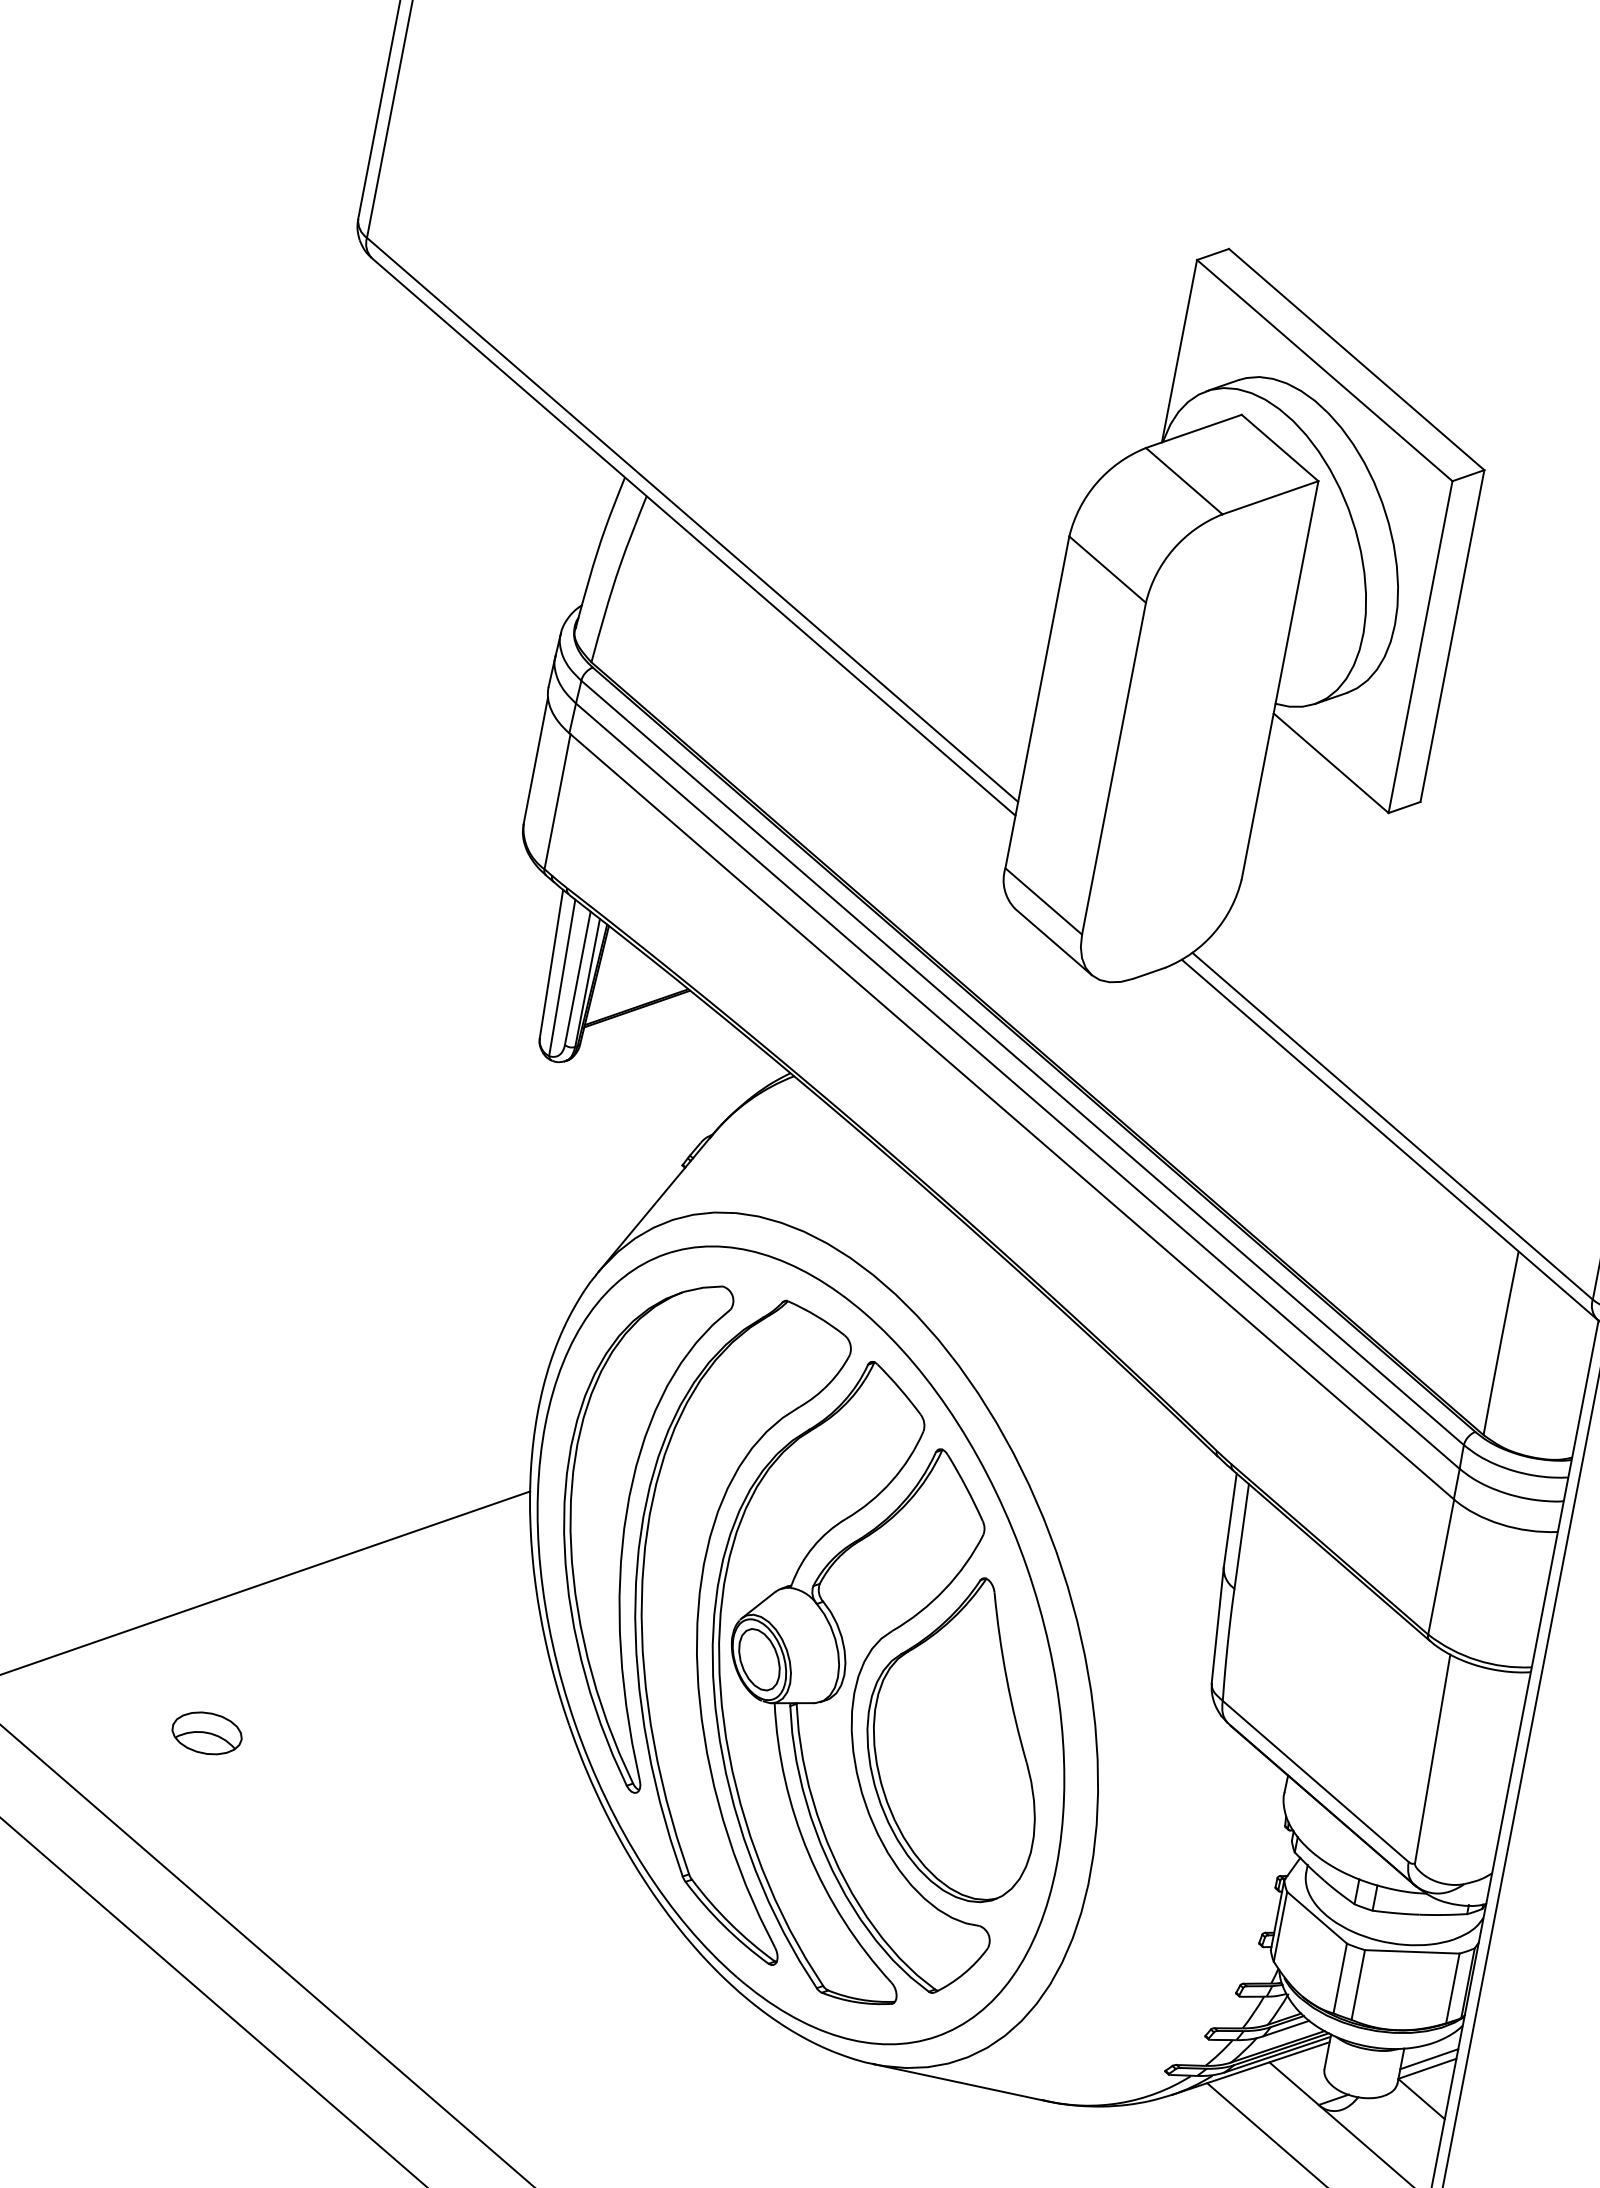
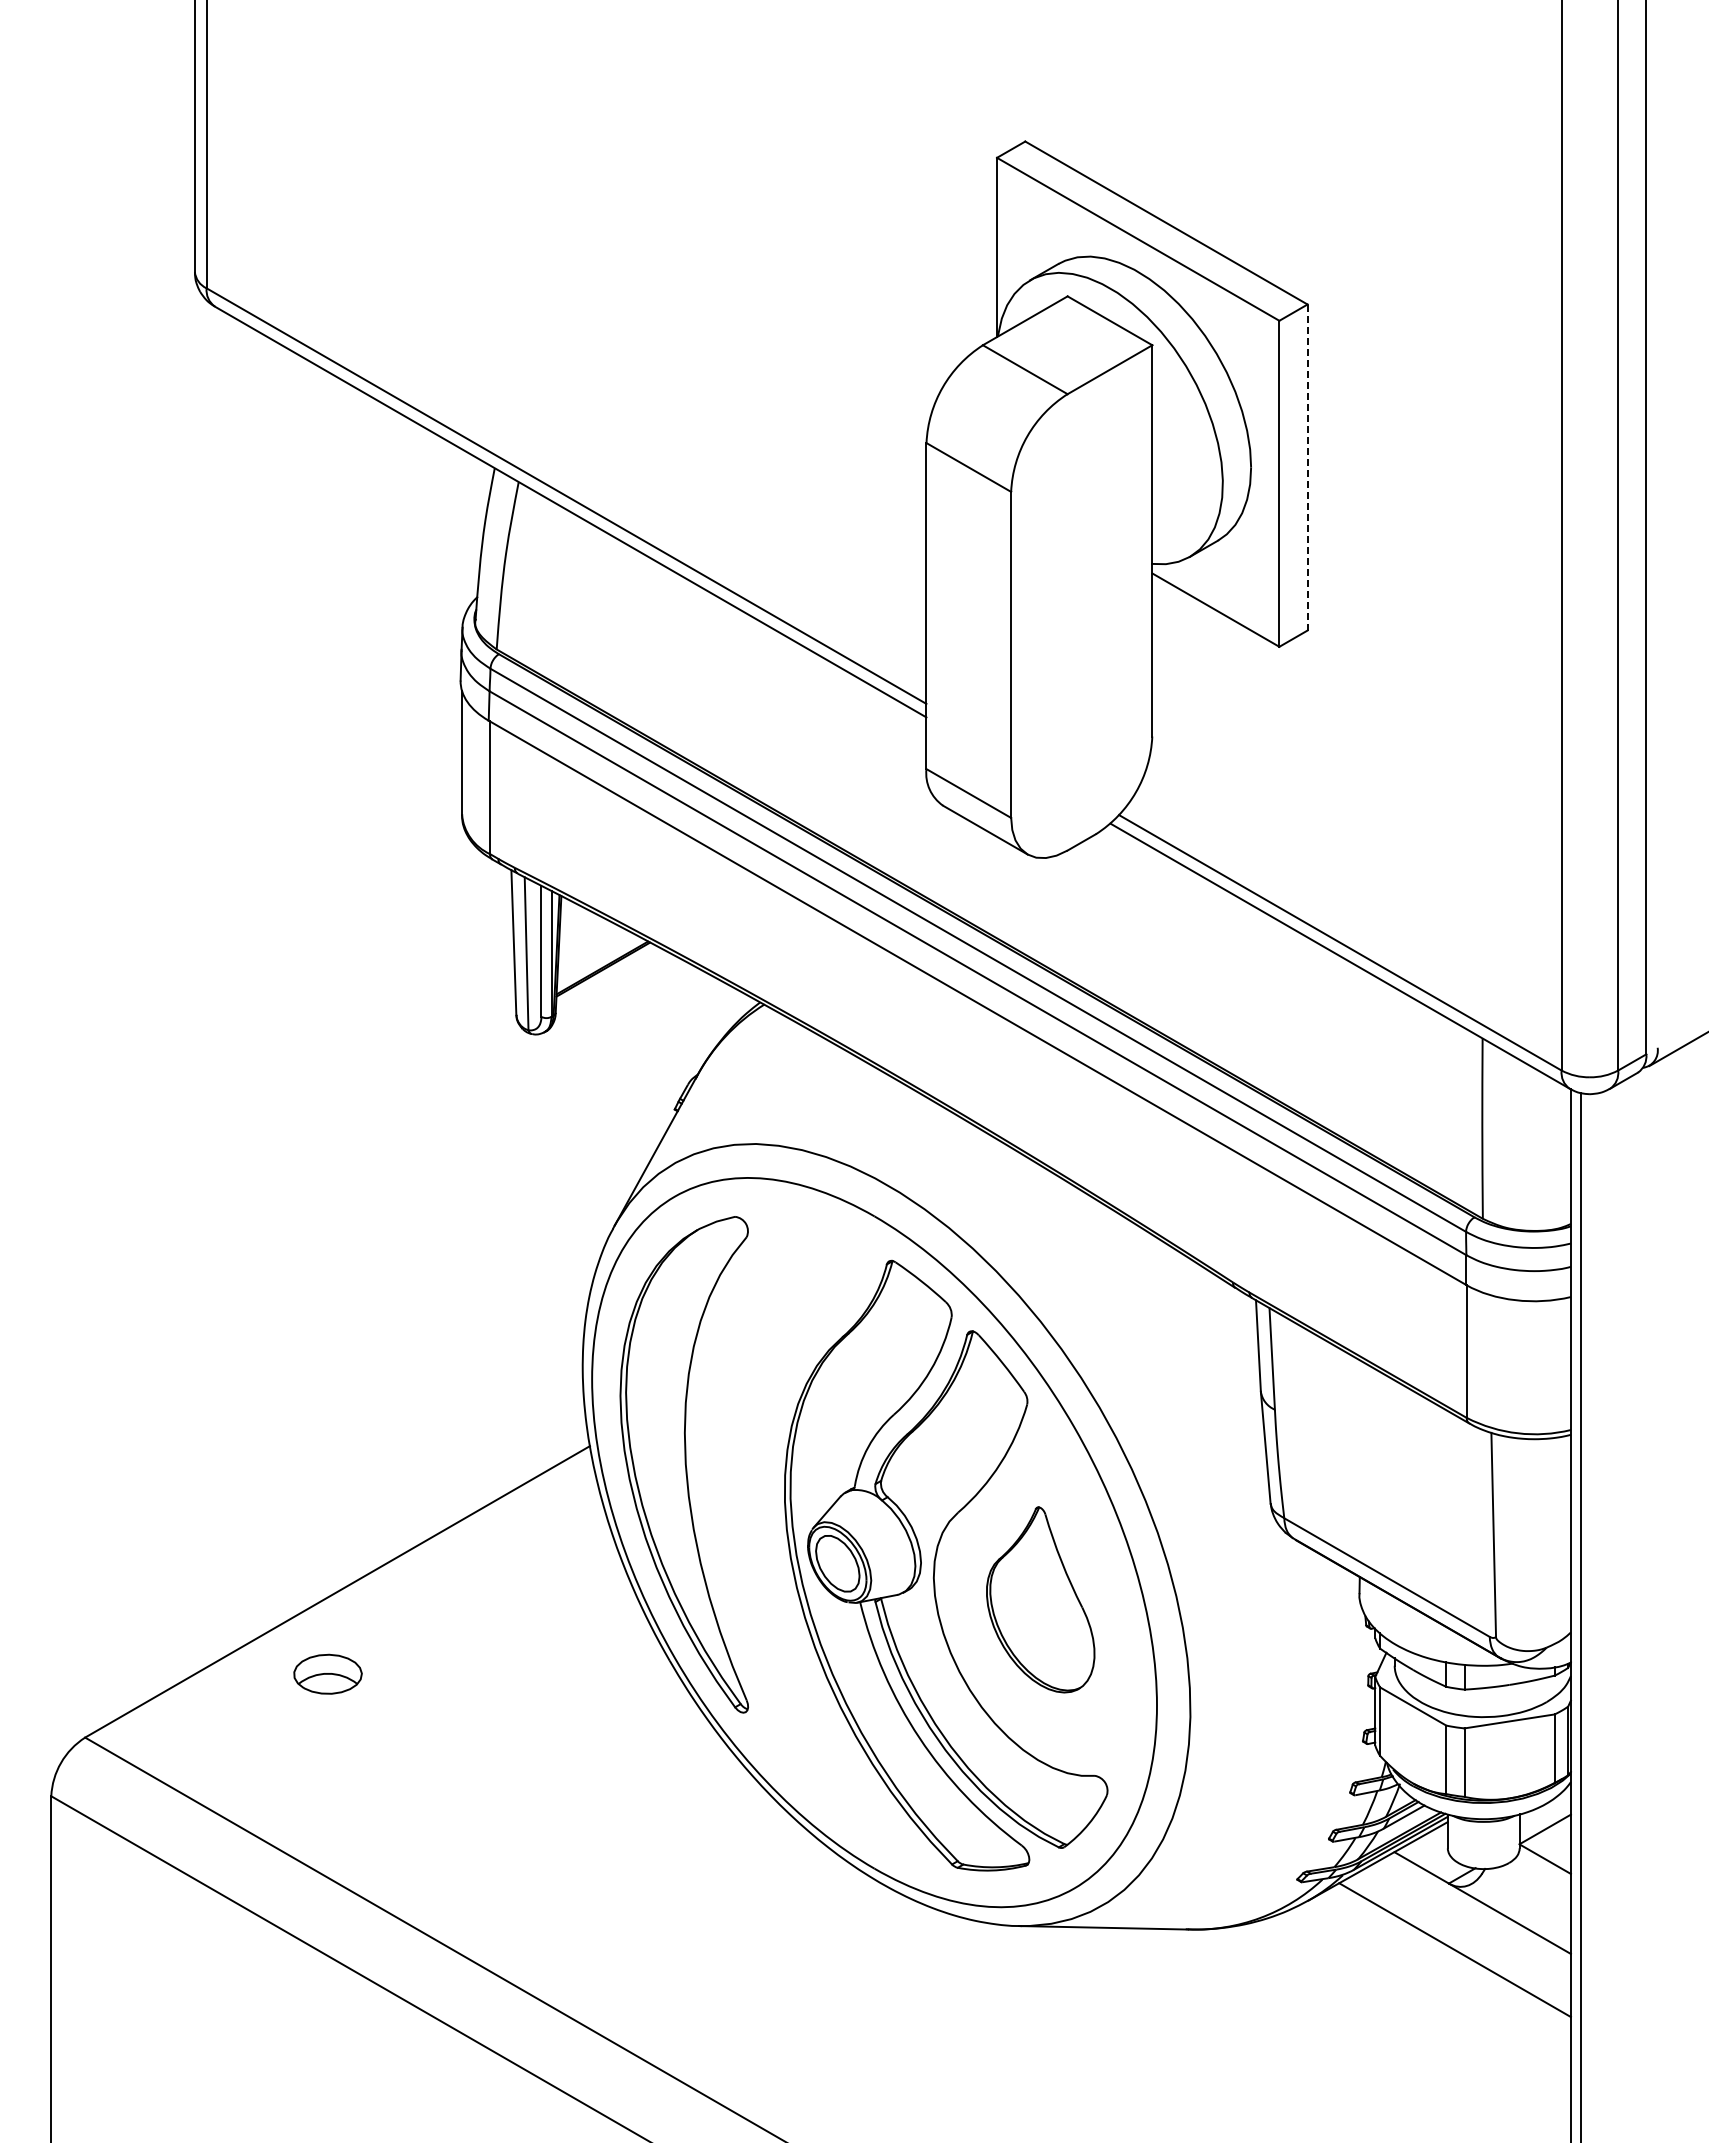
line: (1452, 636) -> (1307, 467), solid -> dashed
part: (698, 1622) -> (773, 1539), removed
part: (206, 1732) -> (327, 1673), moved
part: (958, 1735) -> (1040, 1599), size x0.6
line: (1428, 2058) -> (1544, 1819), removed

